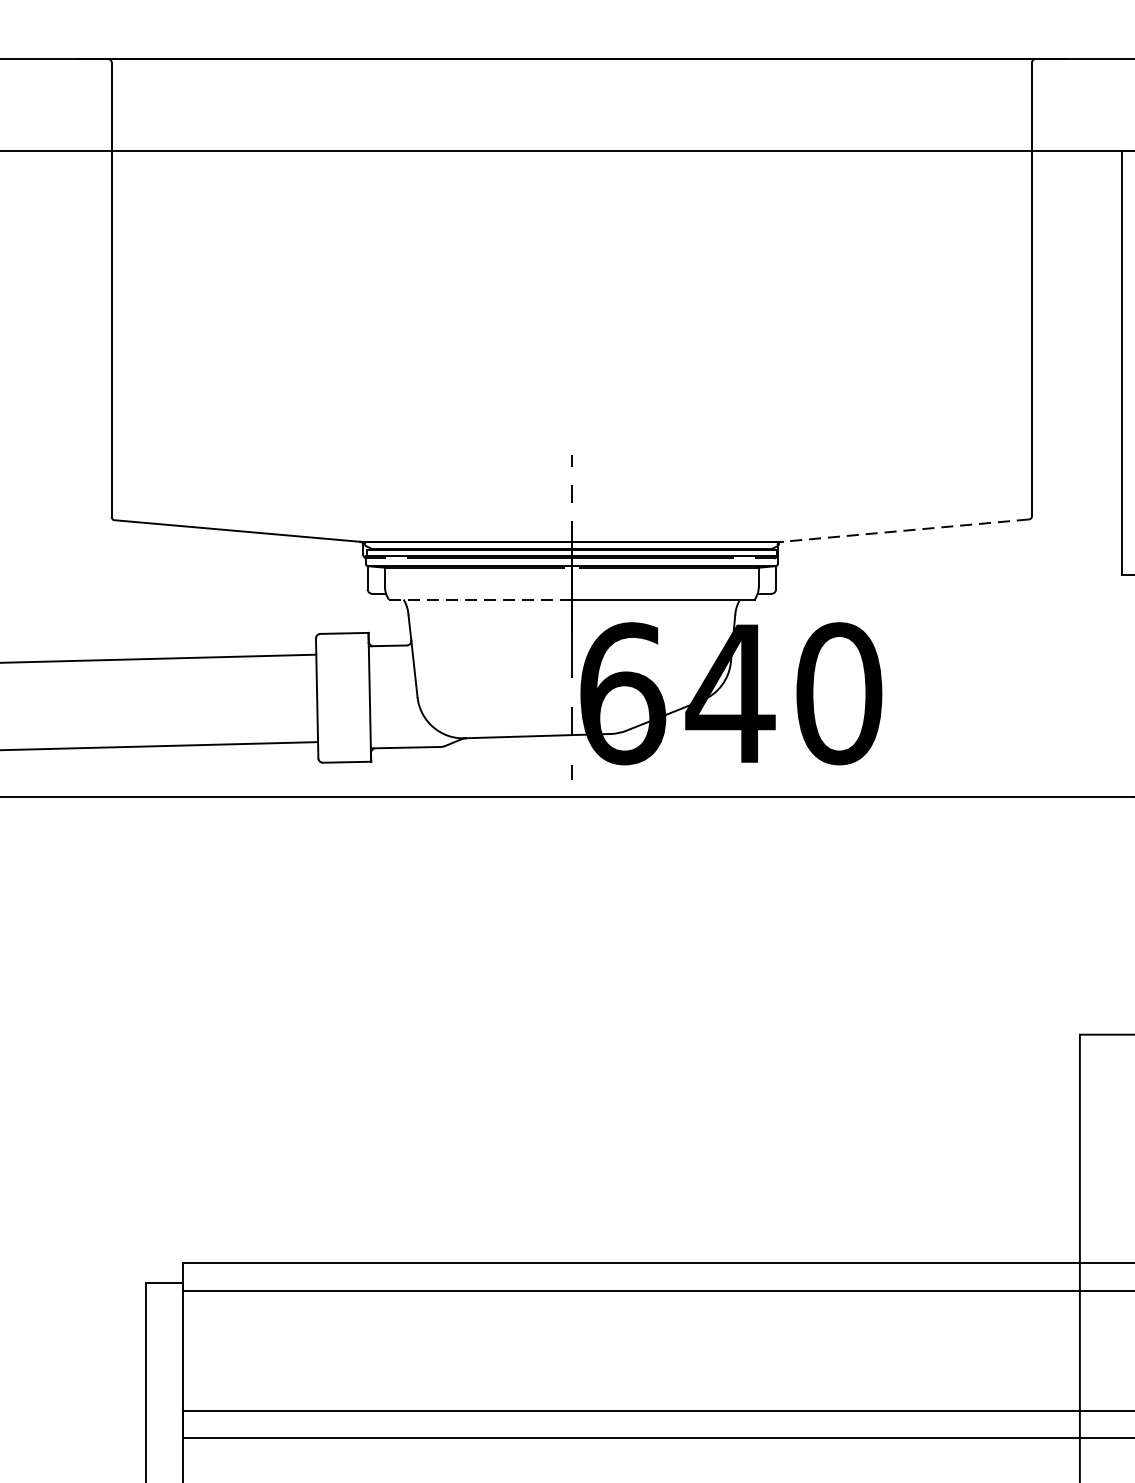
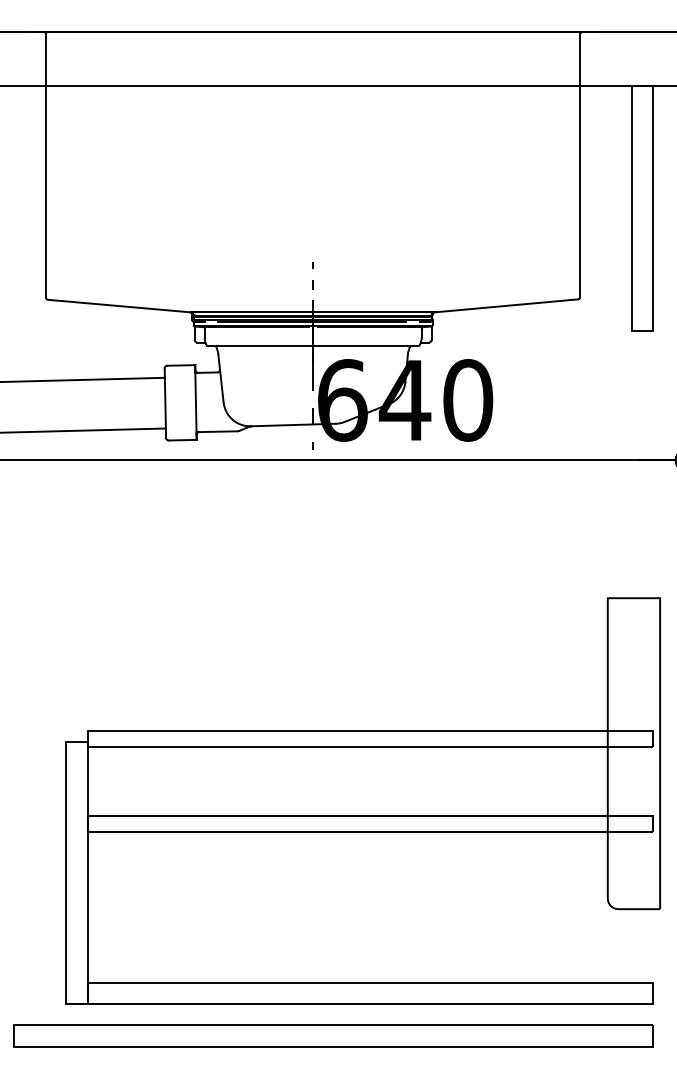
line: (903, 530) -> (505, 305), dashed -> solid
line: (479, 598) -> (259, 345), dashed -> solid

